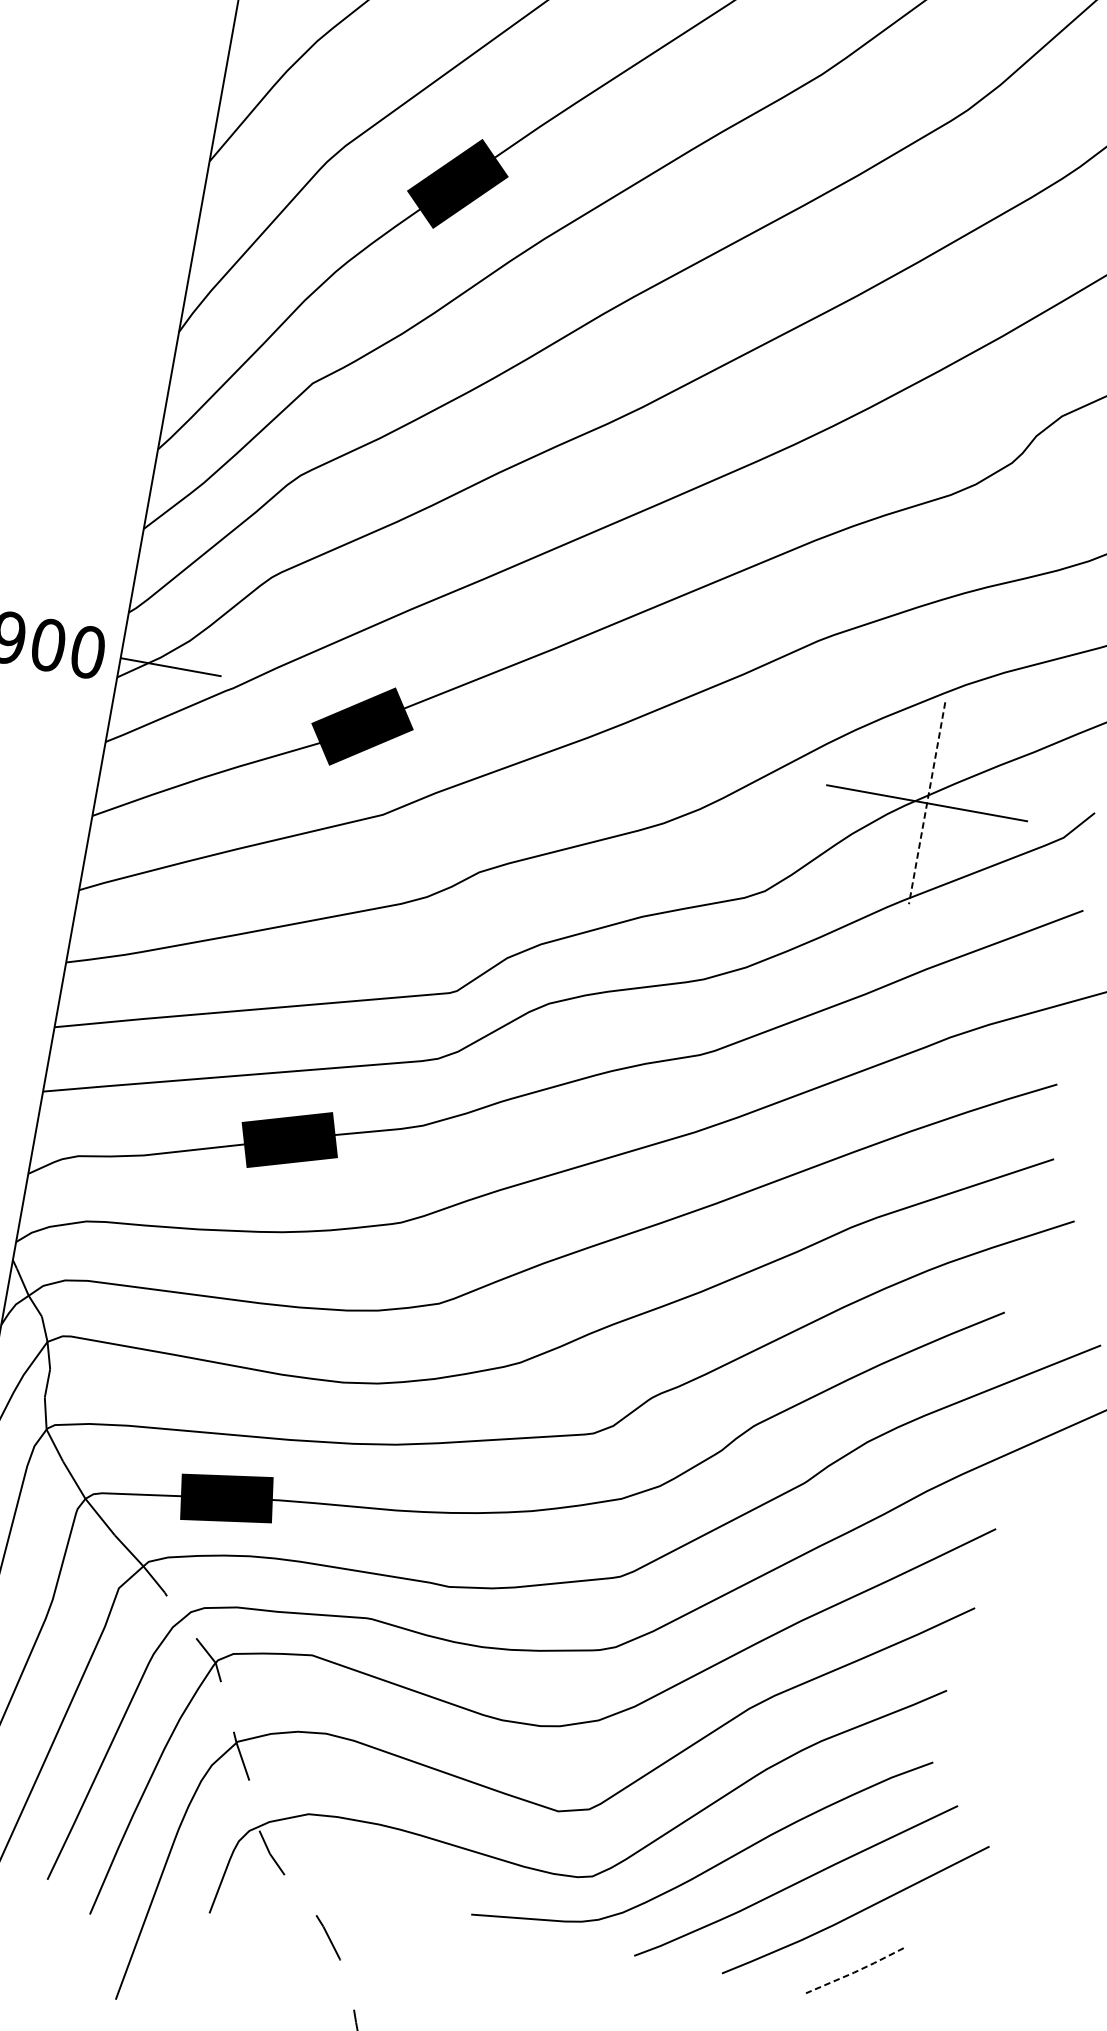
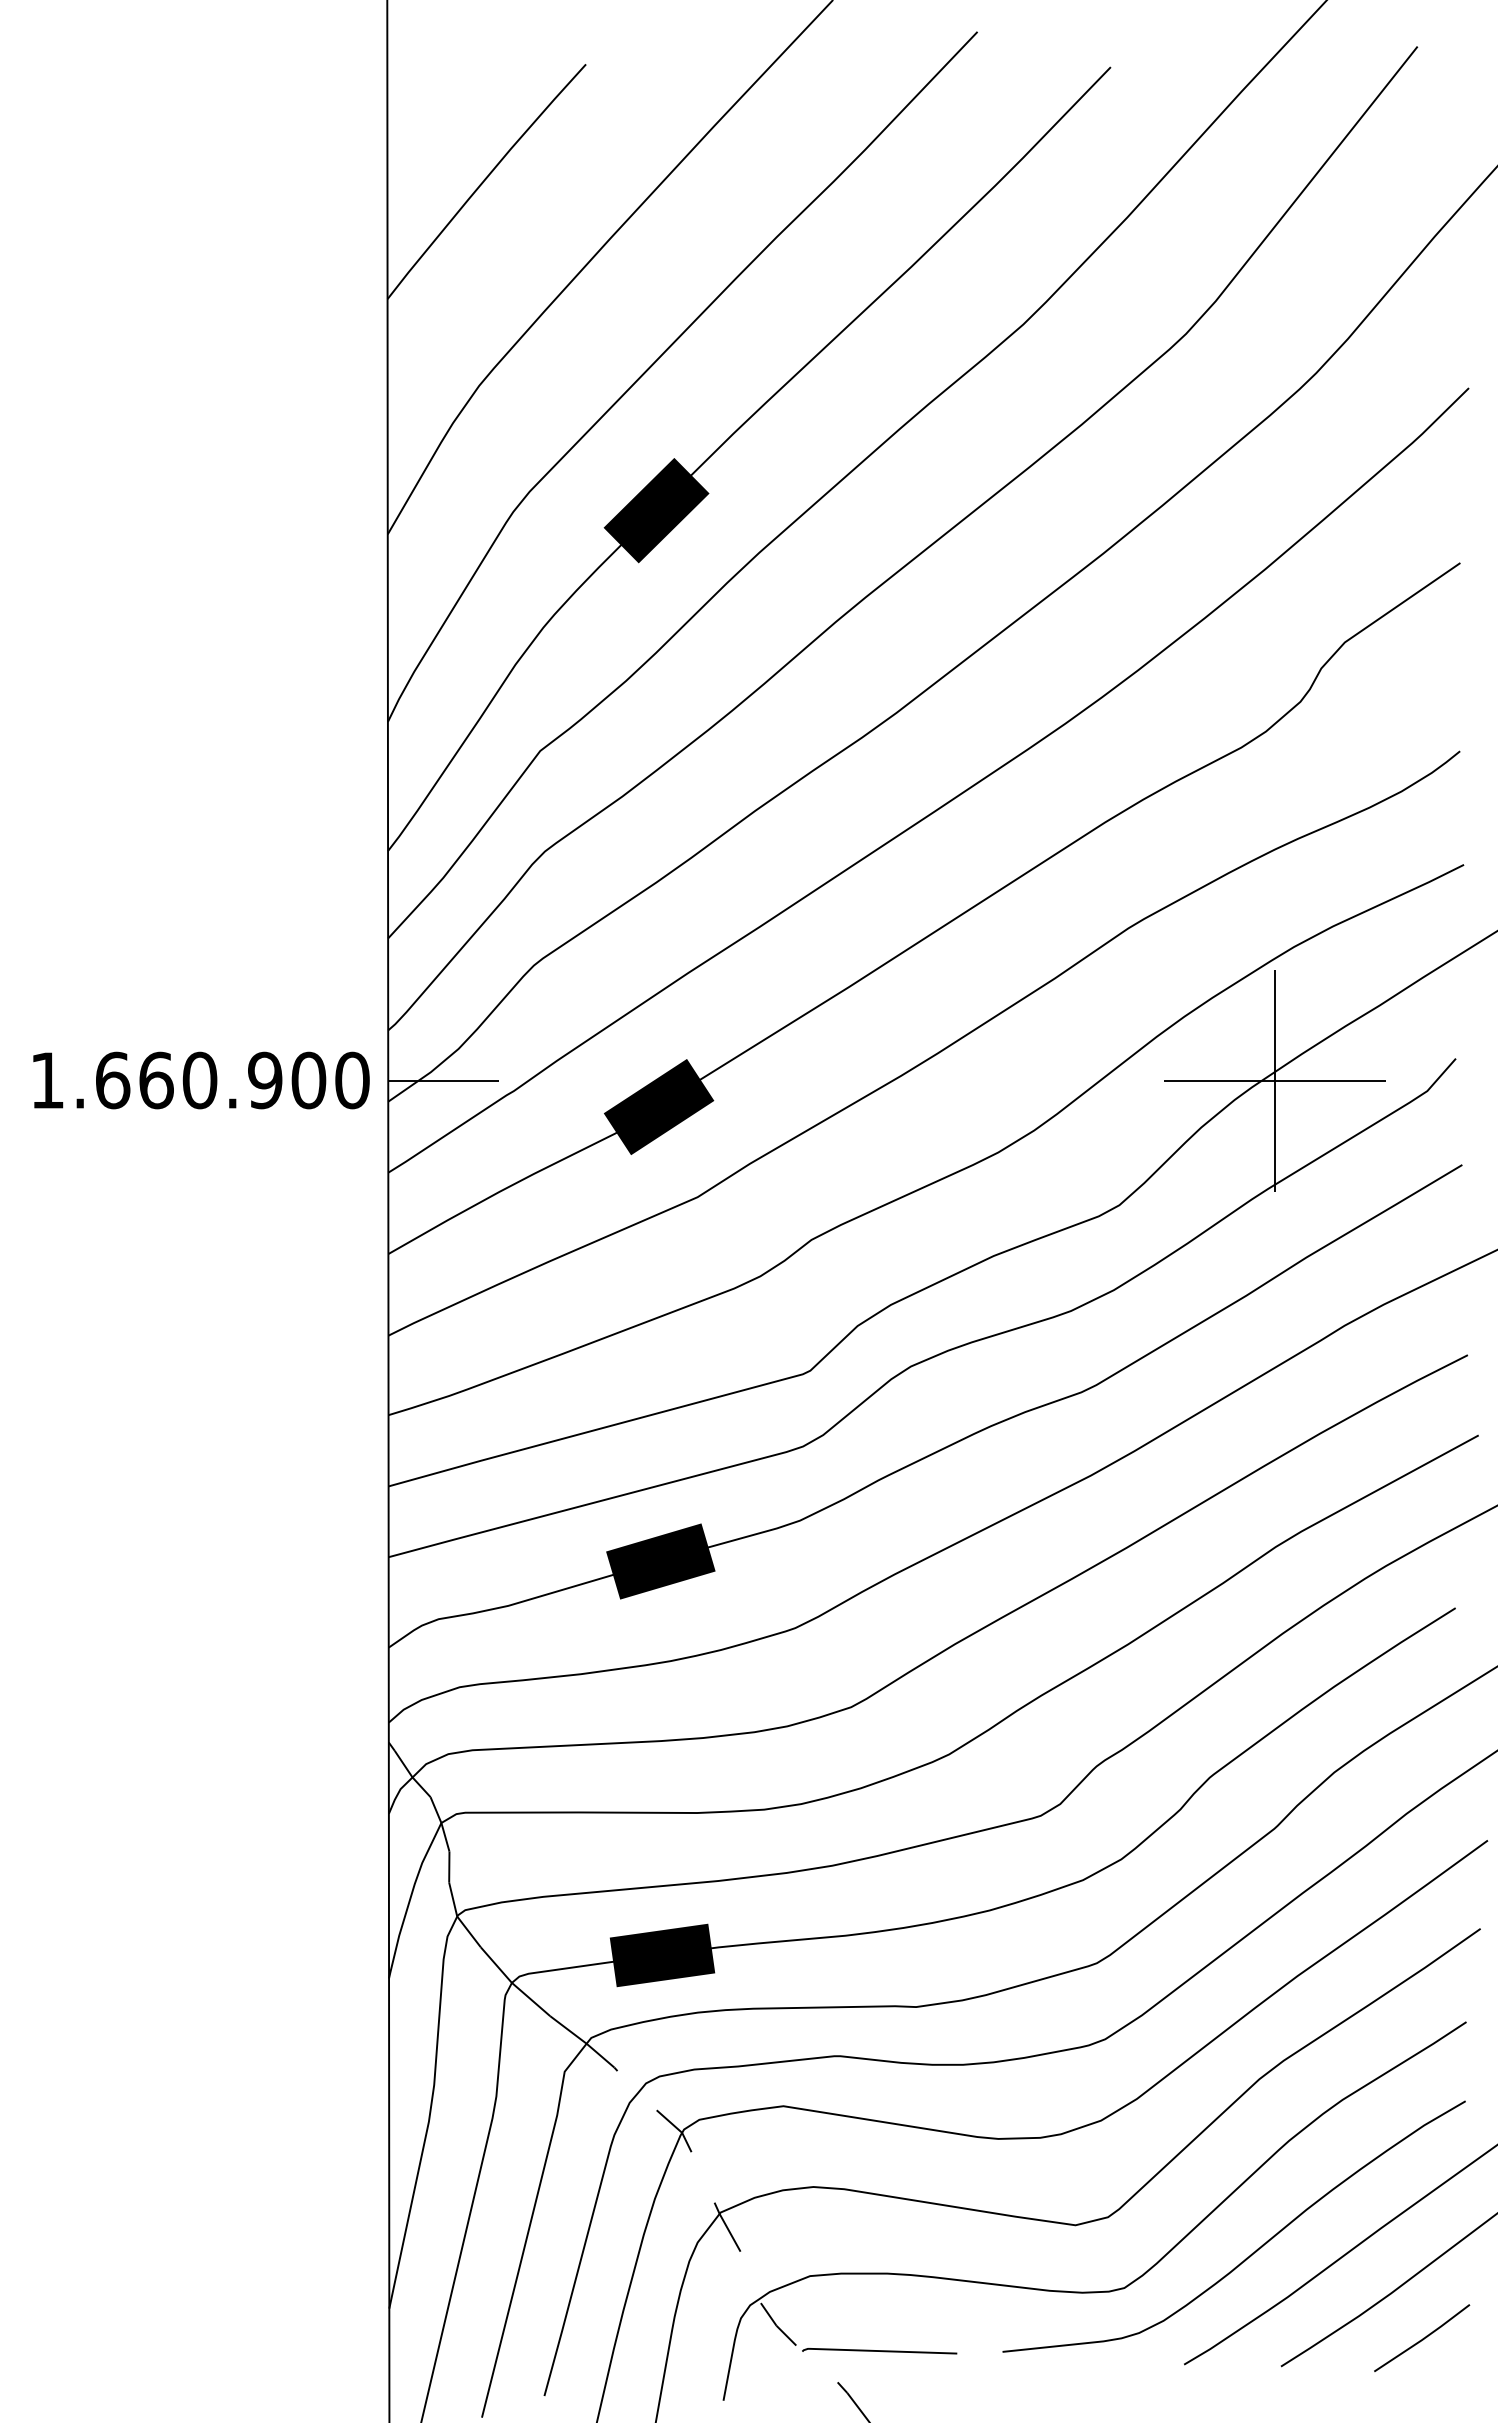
line: (927, 804) -> (1275, 1081), dashed -> solid
line: (359, 1894) -> (879, 2351), added
line: (855, 1972) -> (1422, 2339), dashed -> solid

